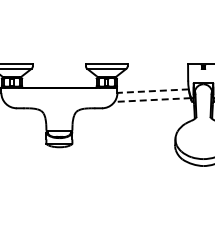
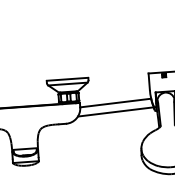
line: (153, 91) -> (116, 103), dashed -> solid
line: (152, 100) -> (115, 112), dashed -> solid

